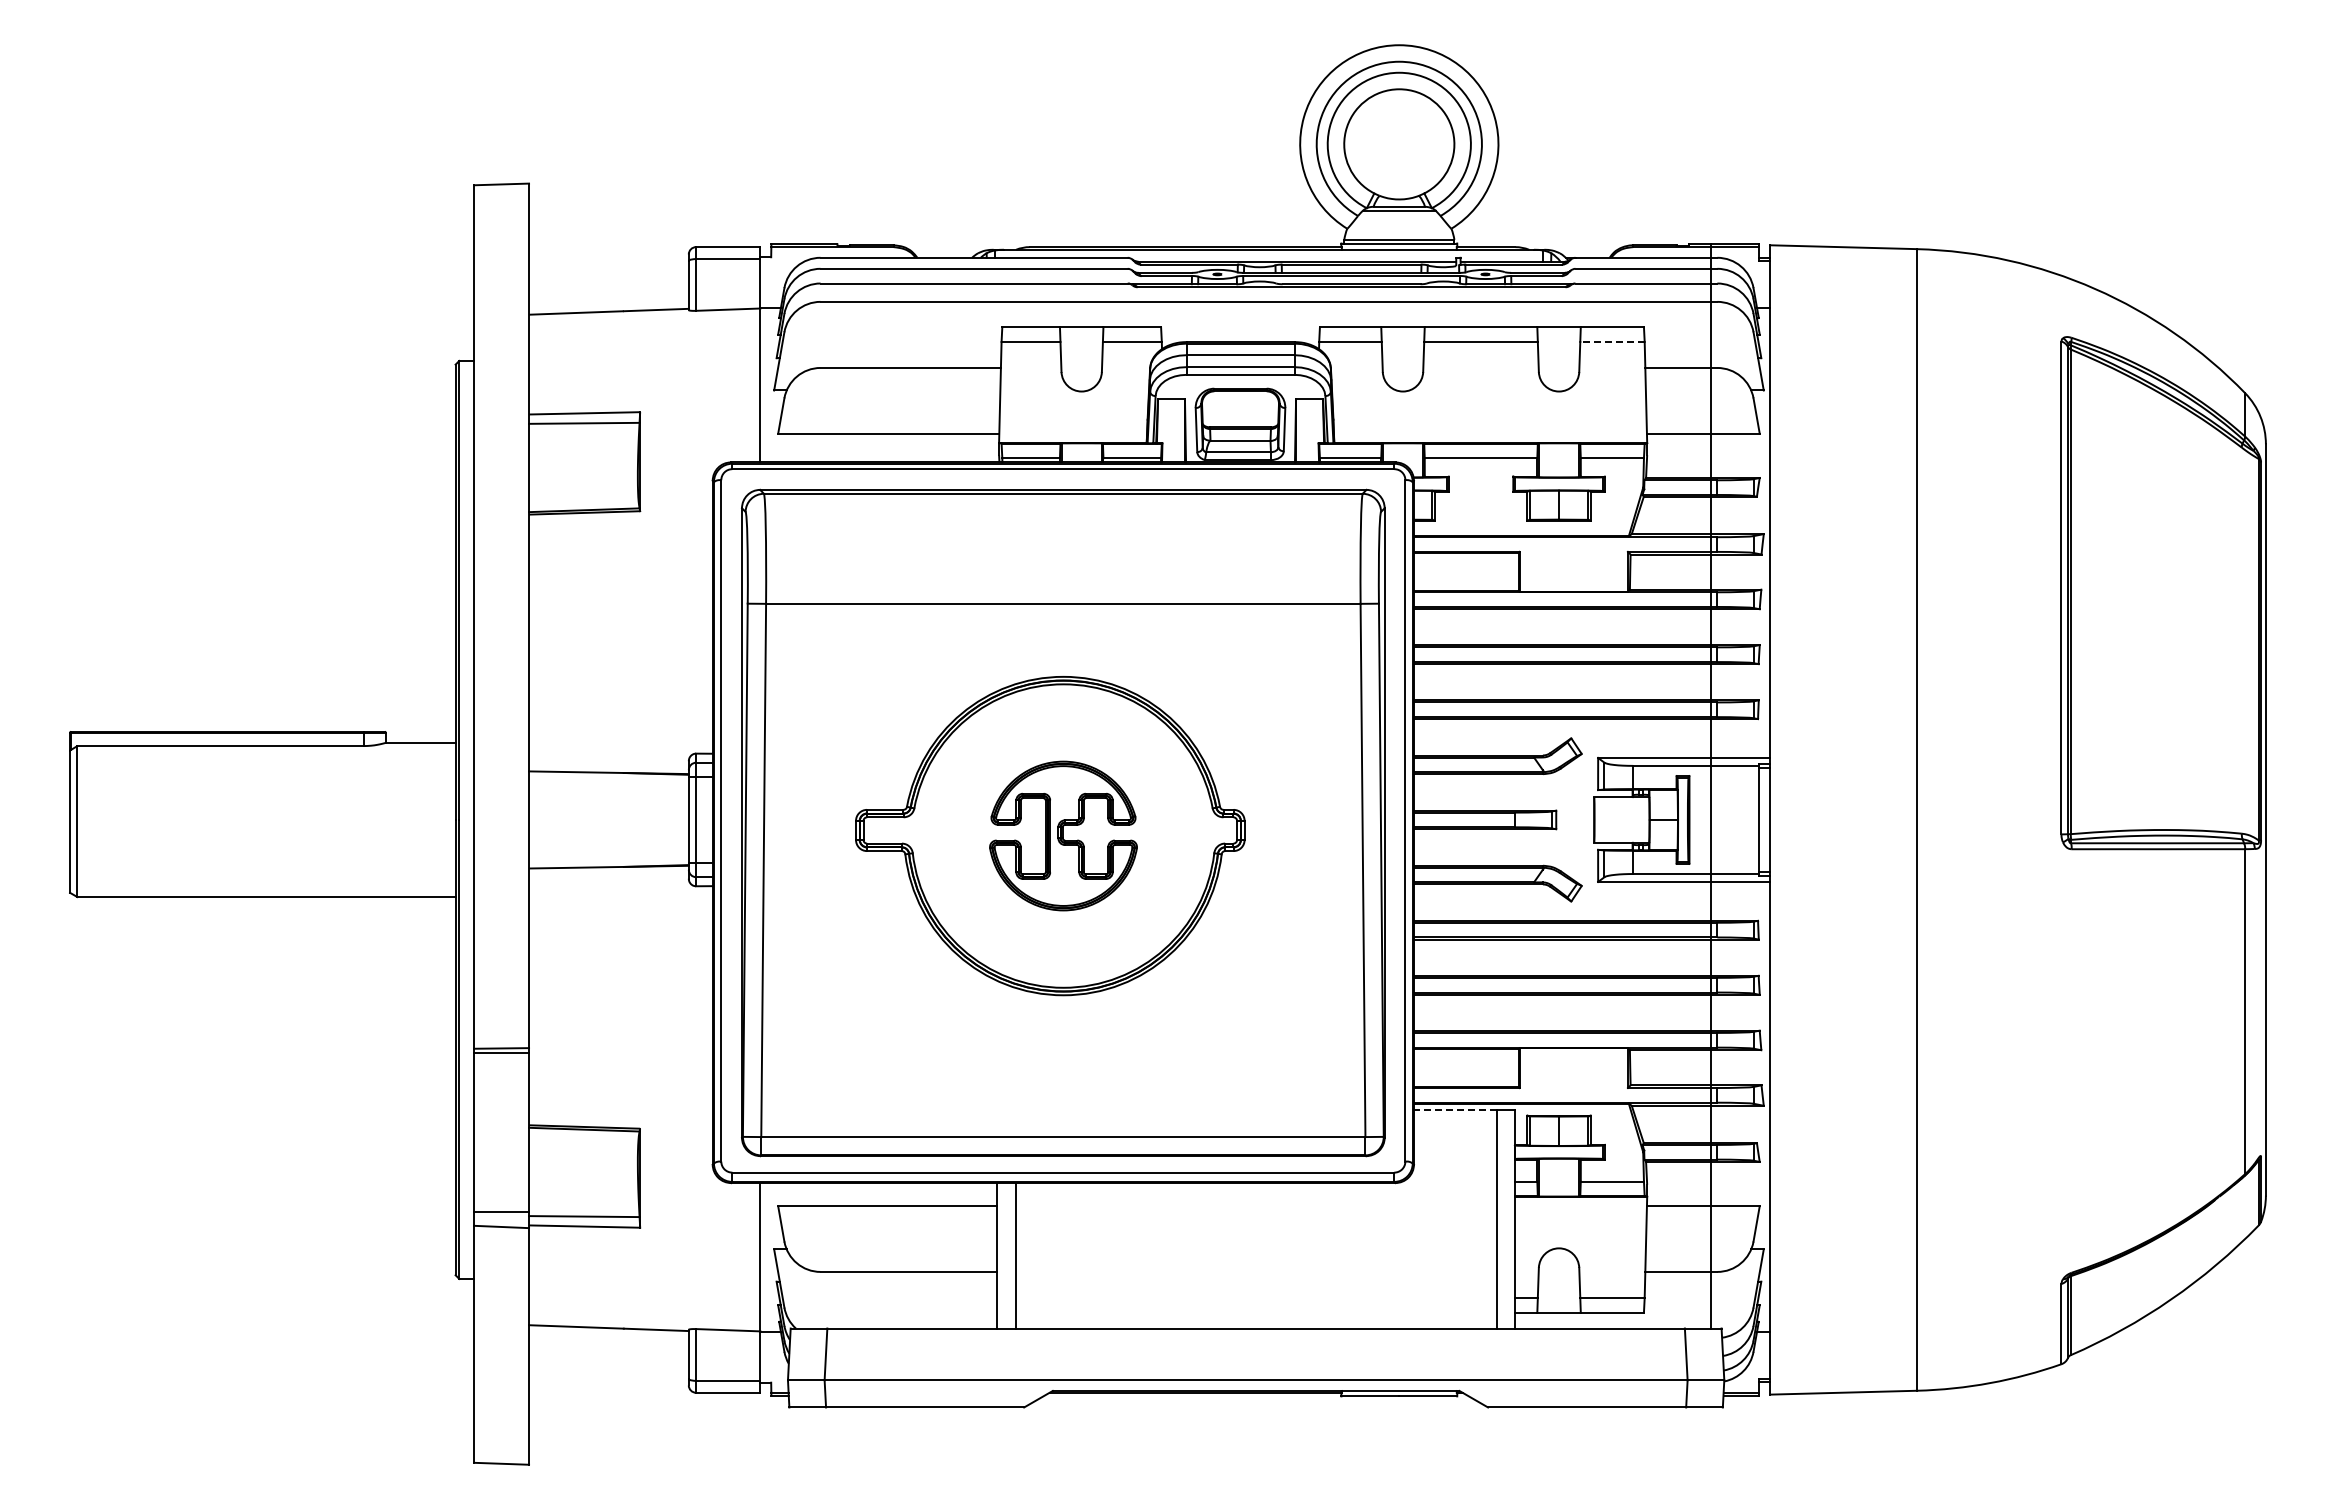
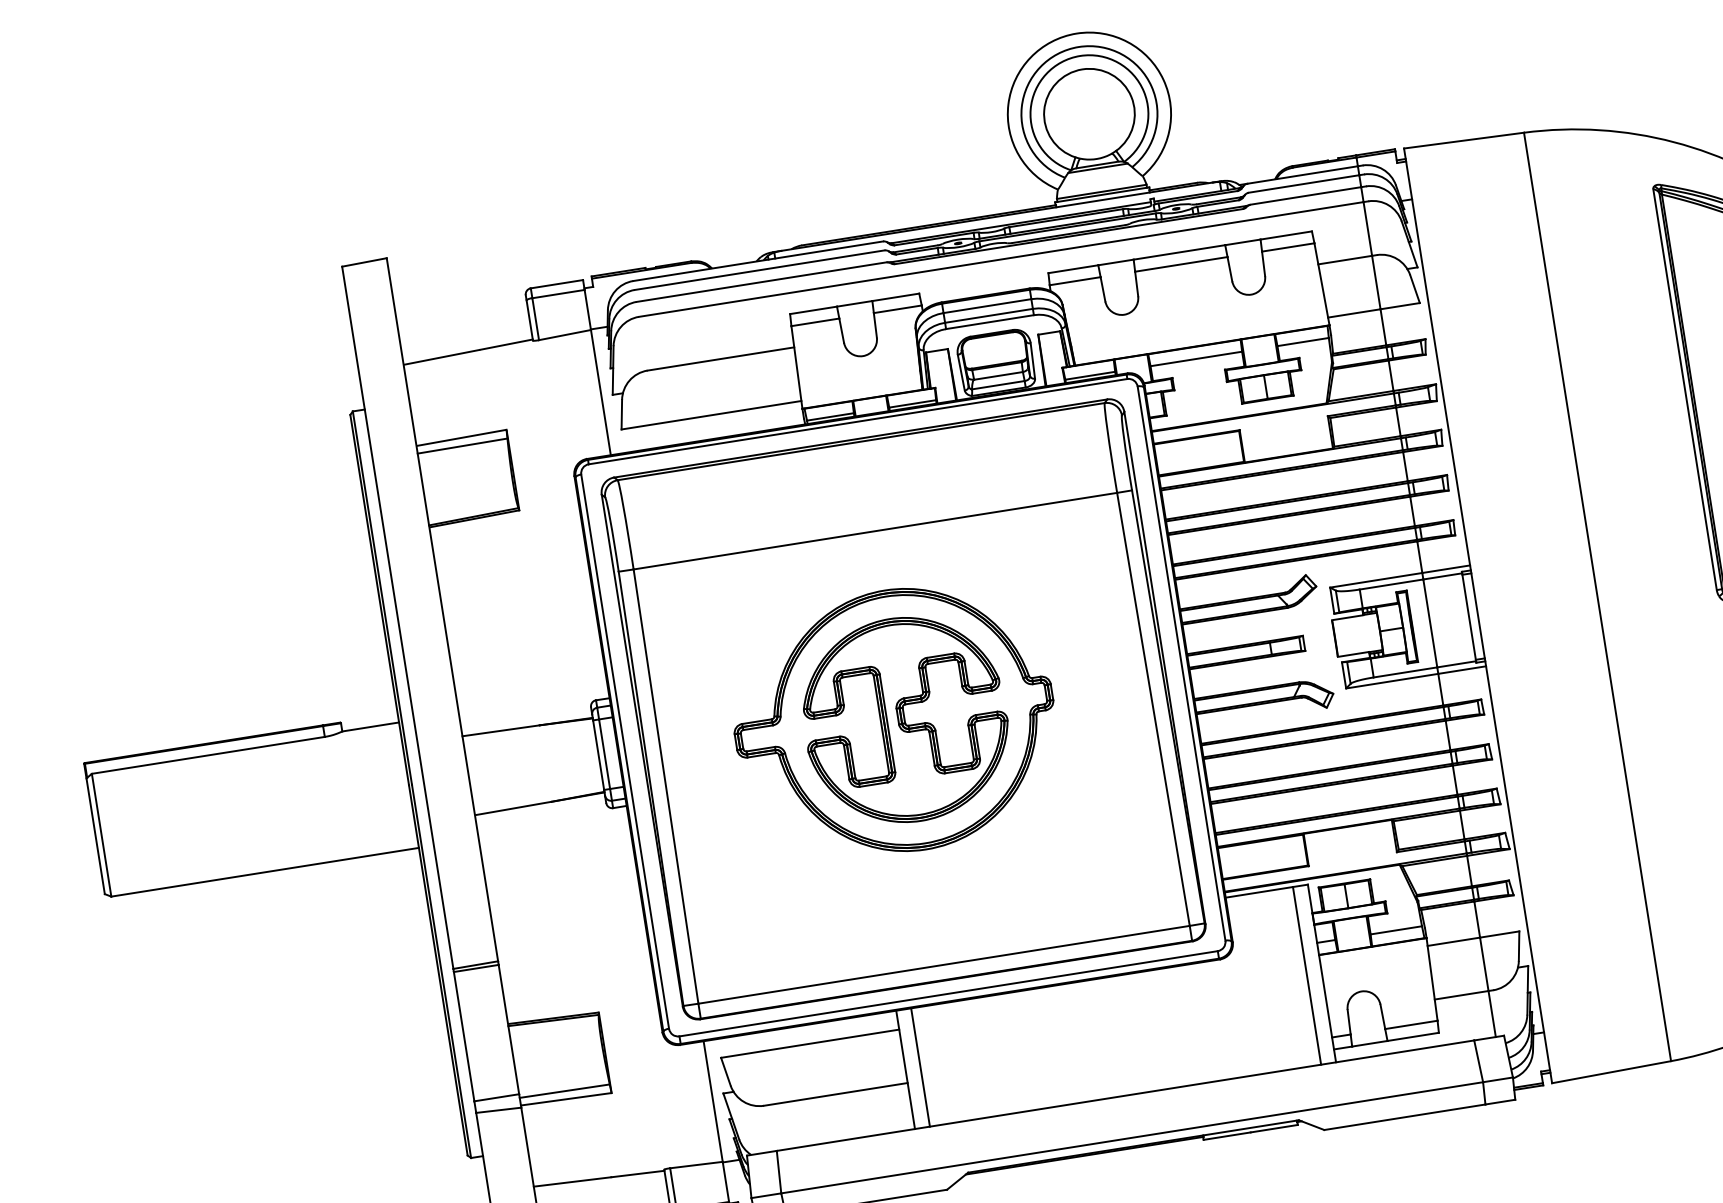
line: (1611, 341) -> (1287, 247), dashed -> solid
part: (1063, 835) -> (905, 719), size x1.67
line: (1454, 1110) -> (1258, 892), dashed -> solid

